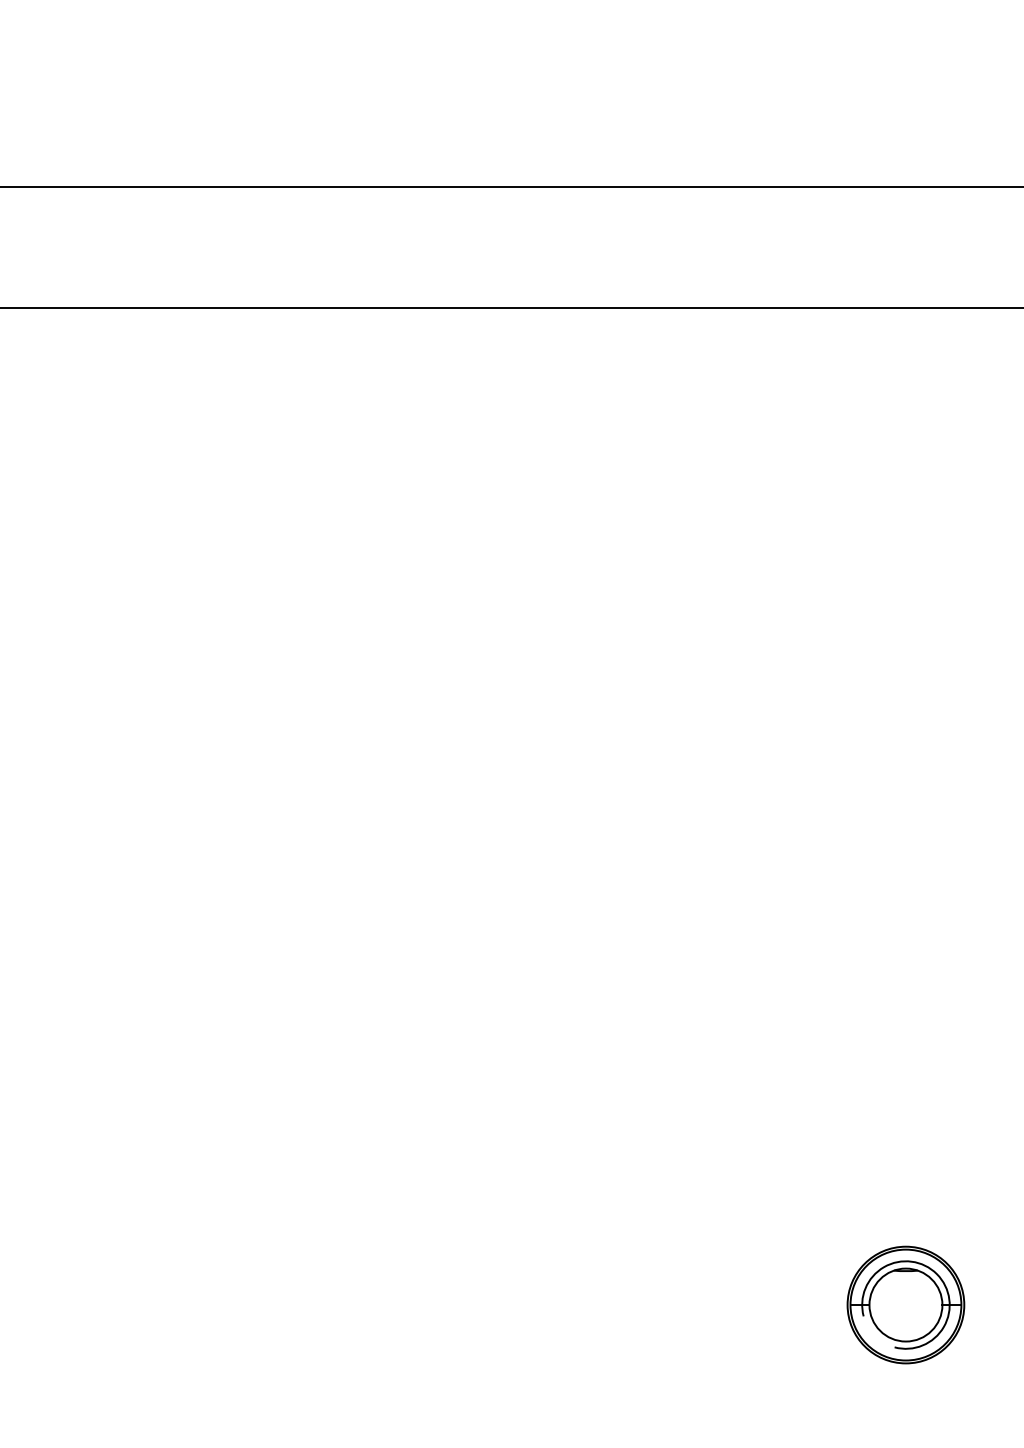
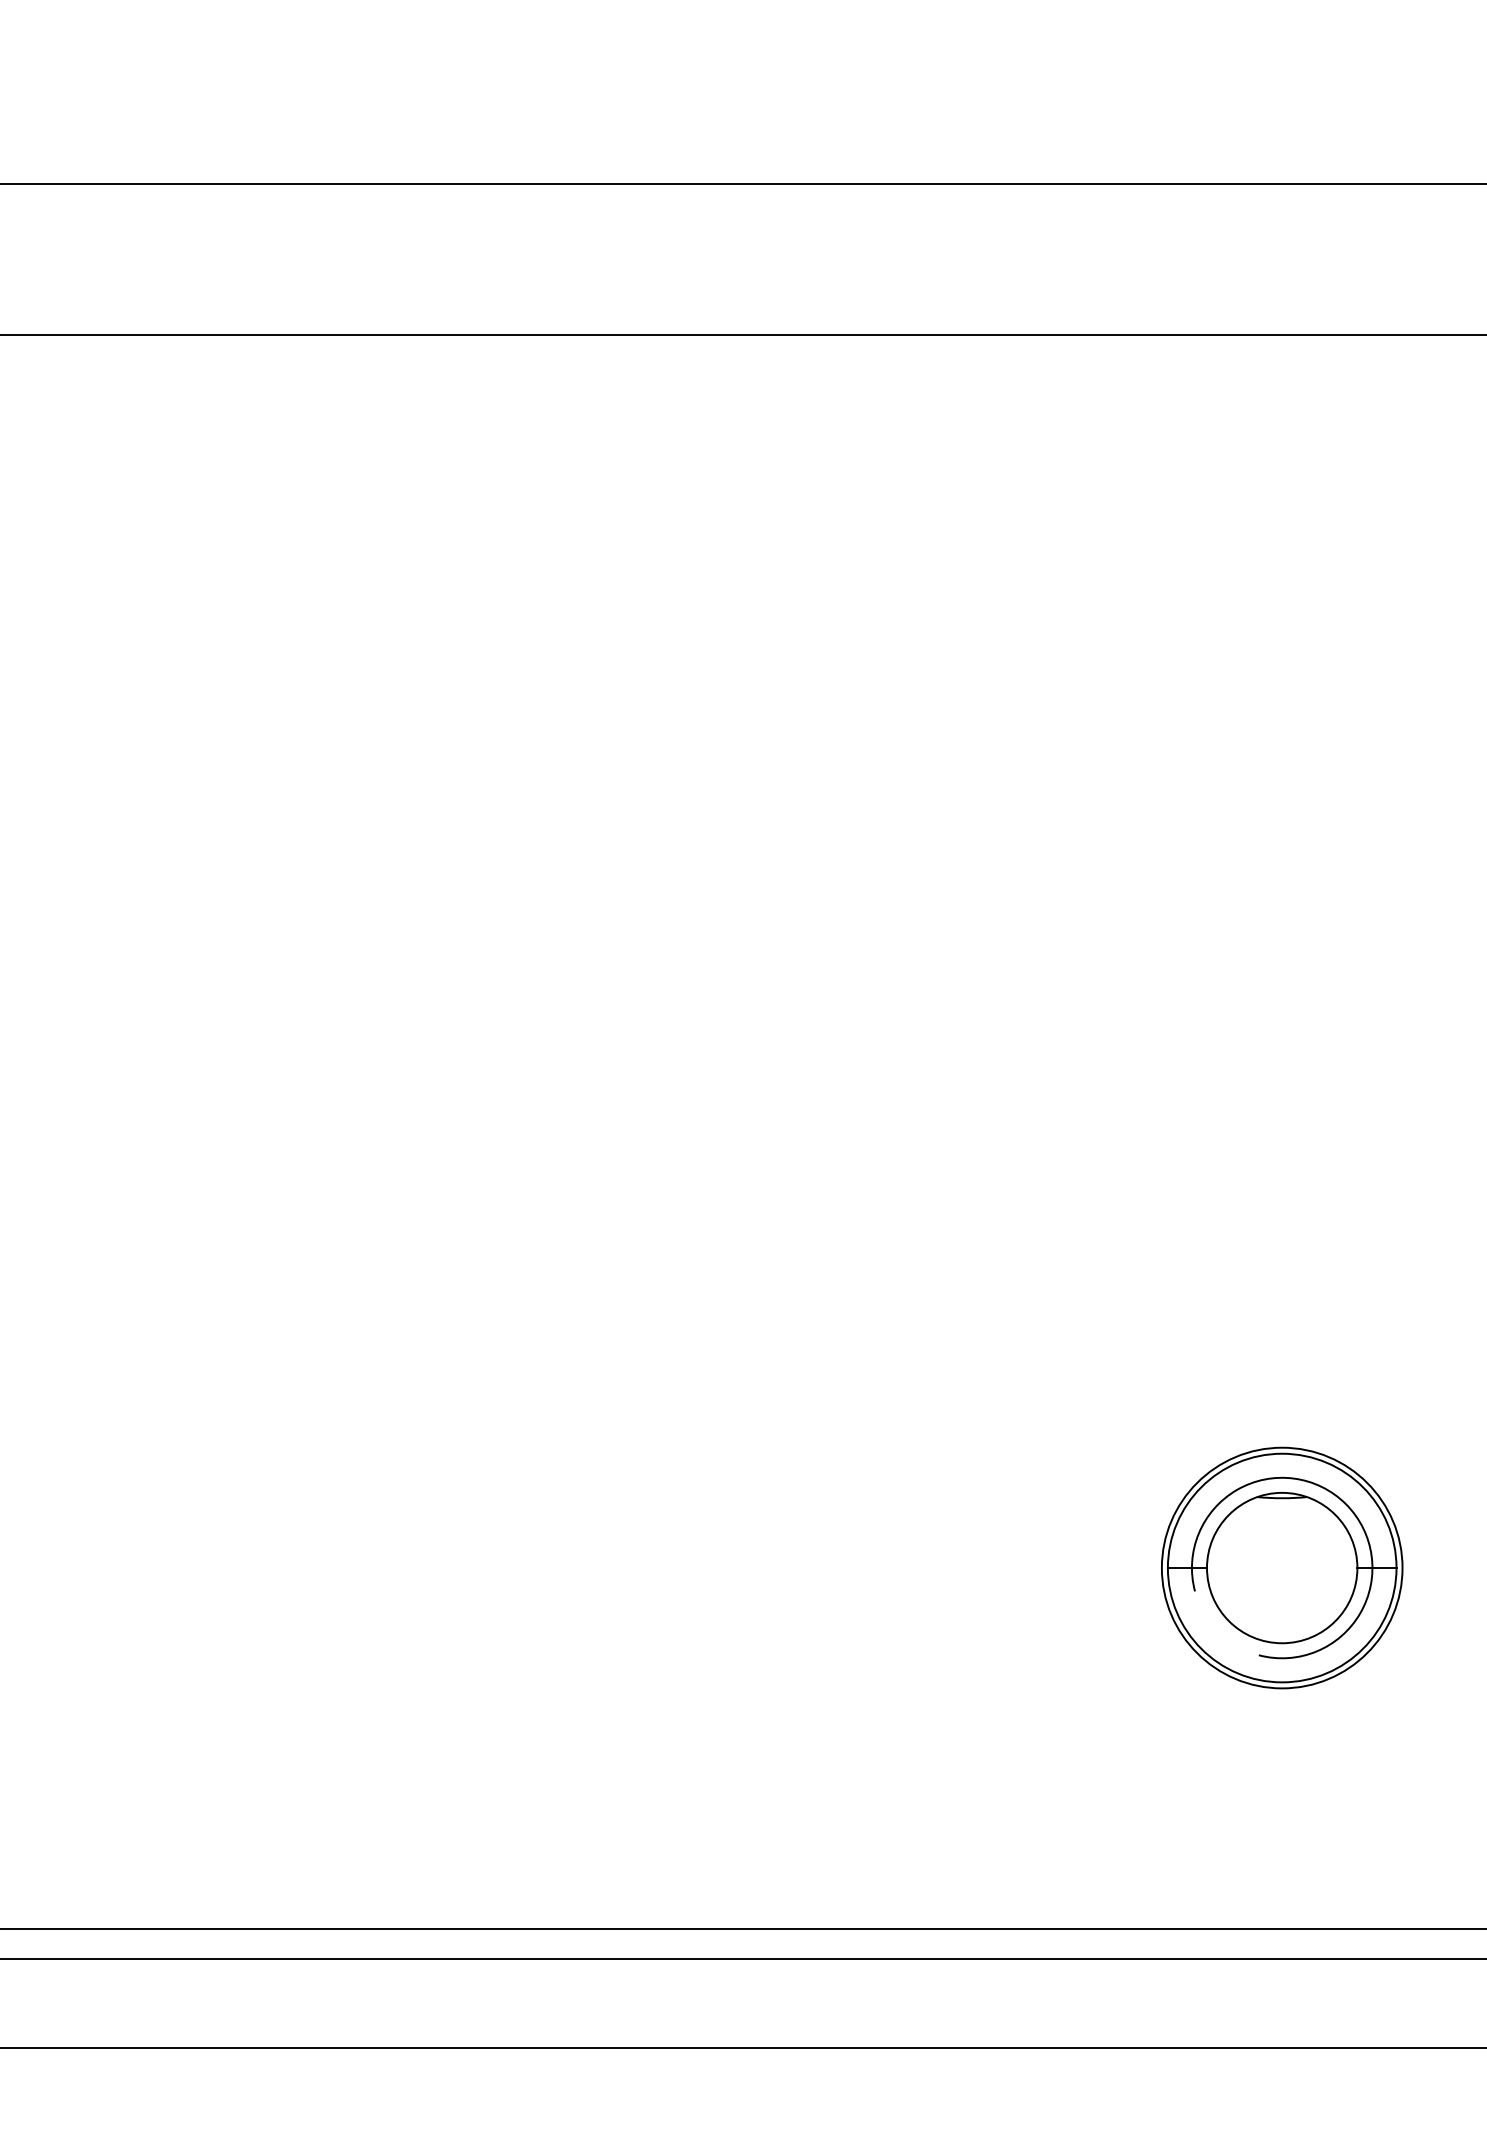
part: (906, 1304) -> (1282, 1567), size x1.67

